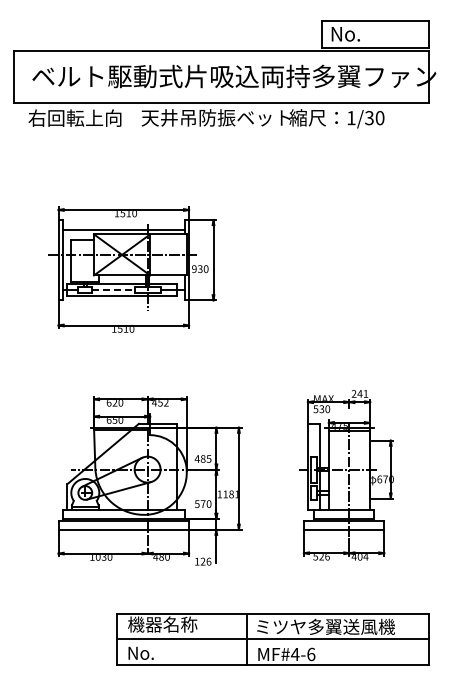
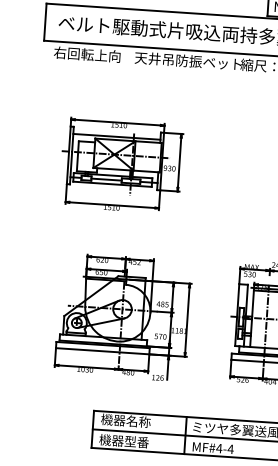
line: (113, 290) -> (106, 179), dashed -> solid
text: (161, 653) -> (123, 441), No. -> 機器型番
text: (310, 654) -> (230, 449), MF#4-6 -> MF#4-4

